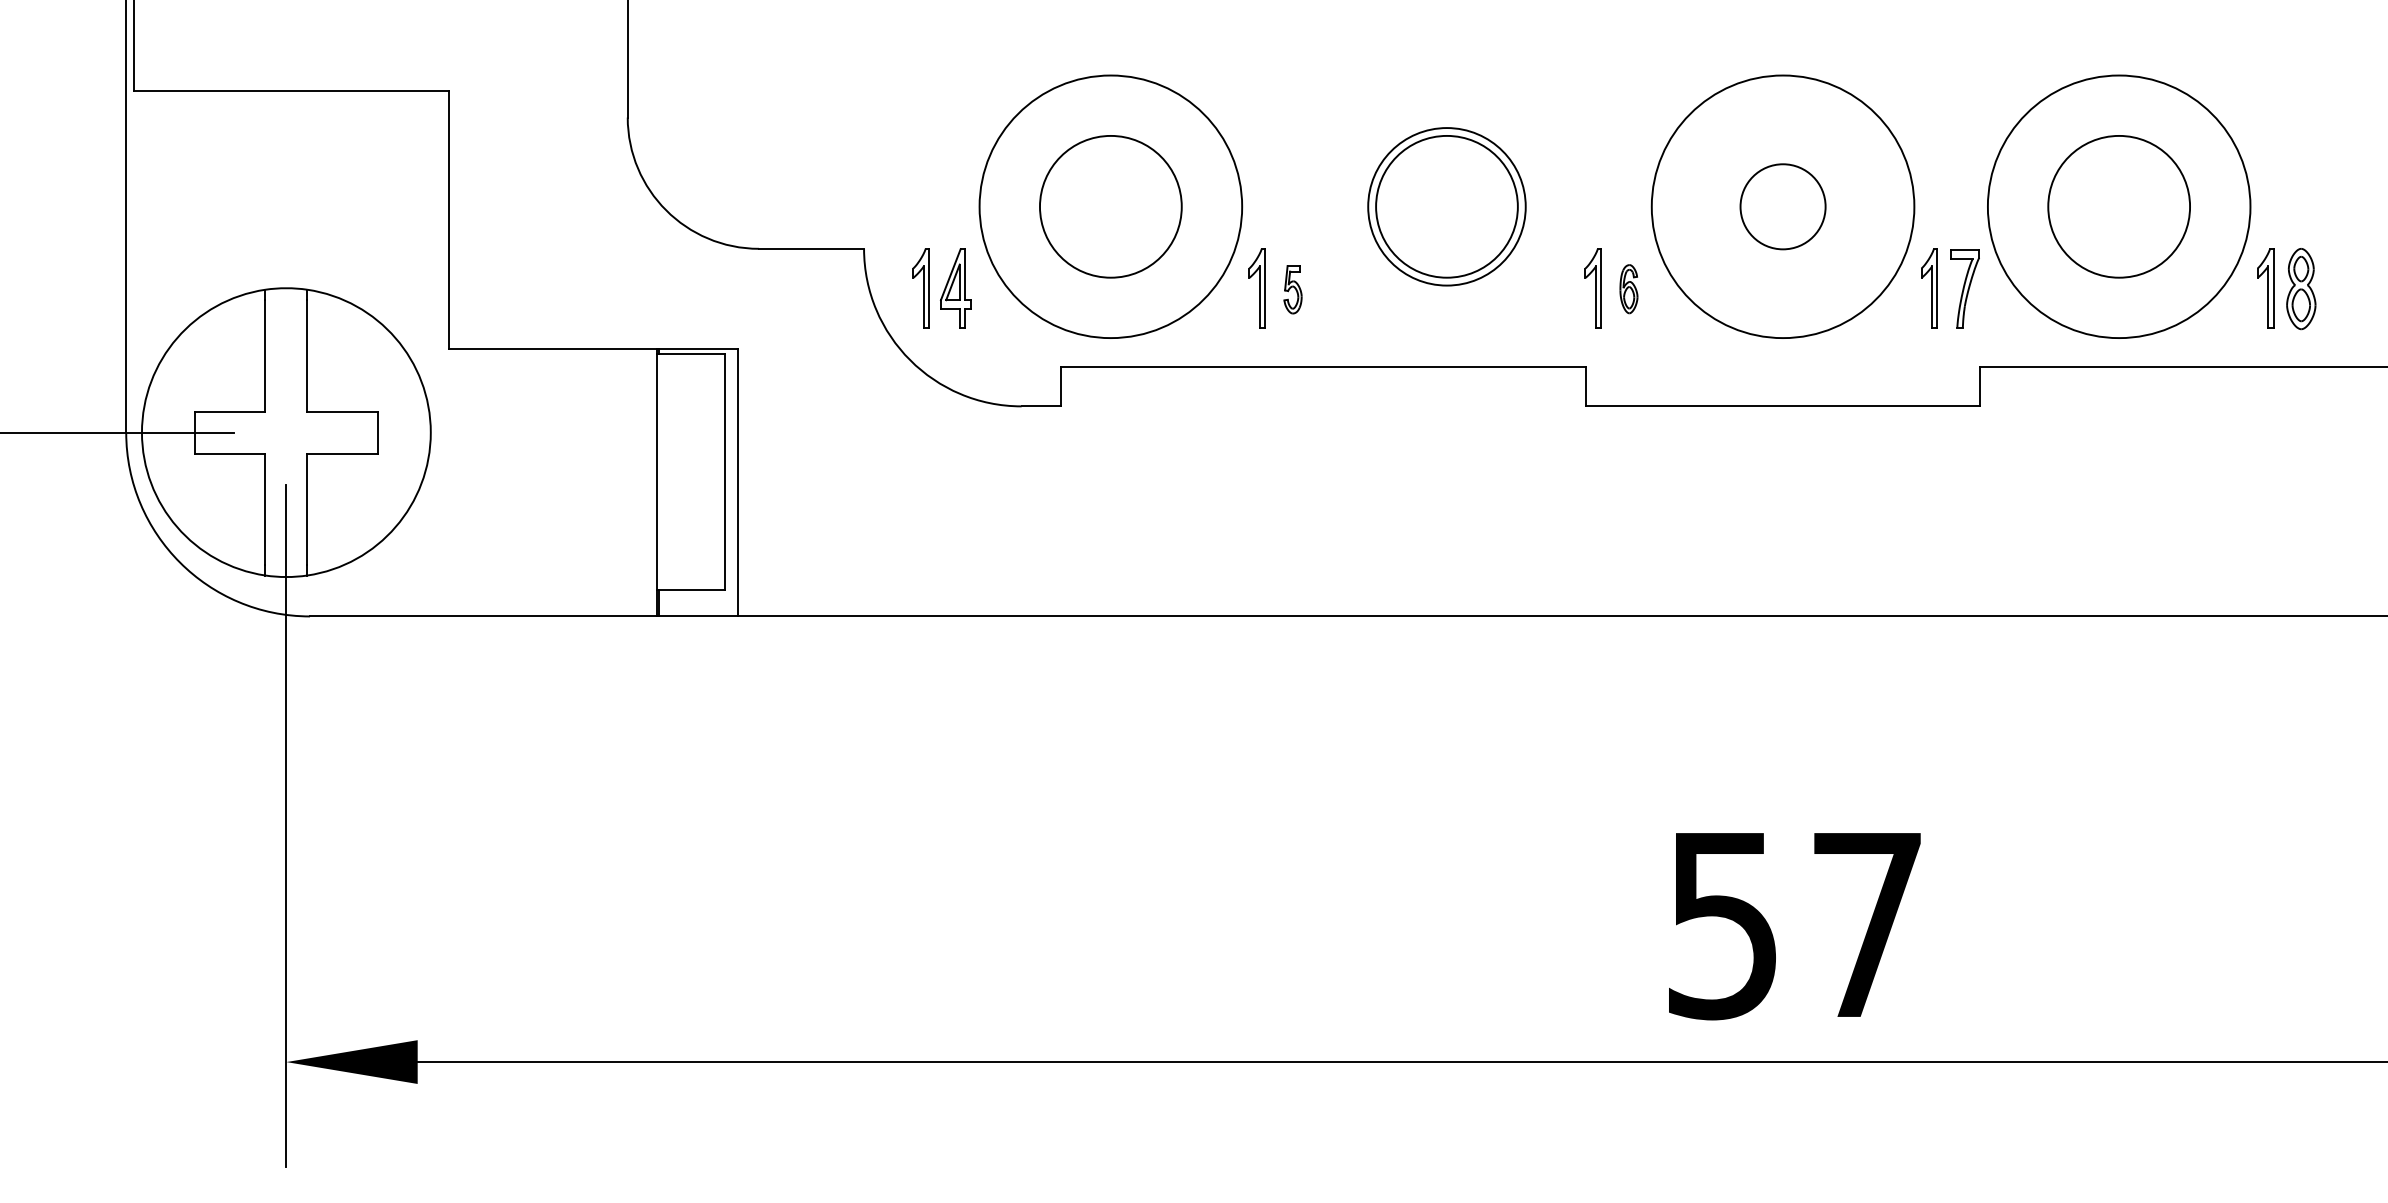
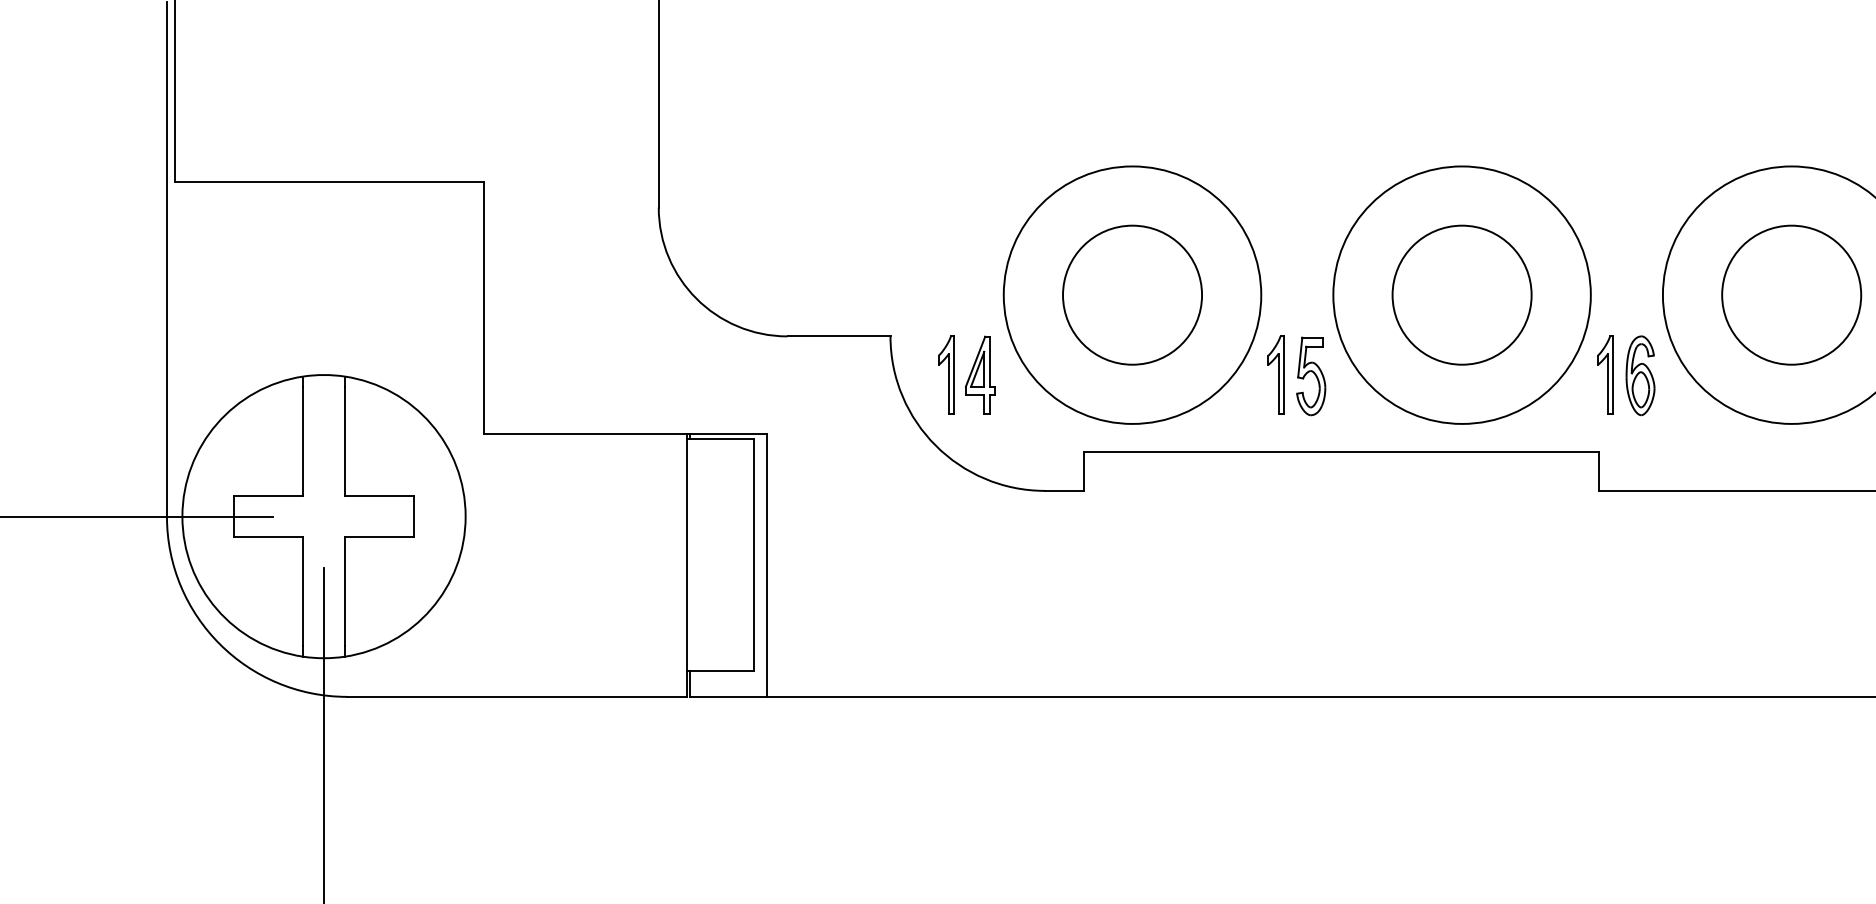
circle: (1446, 206) -> (1461, 294), size x1.67
circle: (1782, 206) -> (1791, 294), size x1.67
part: (1292, 289) -> (1310, 376), size x1.67
part: (1628, 289) -> (1640, 376), size x1.67

